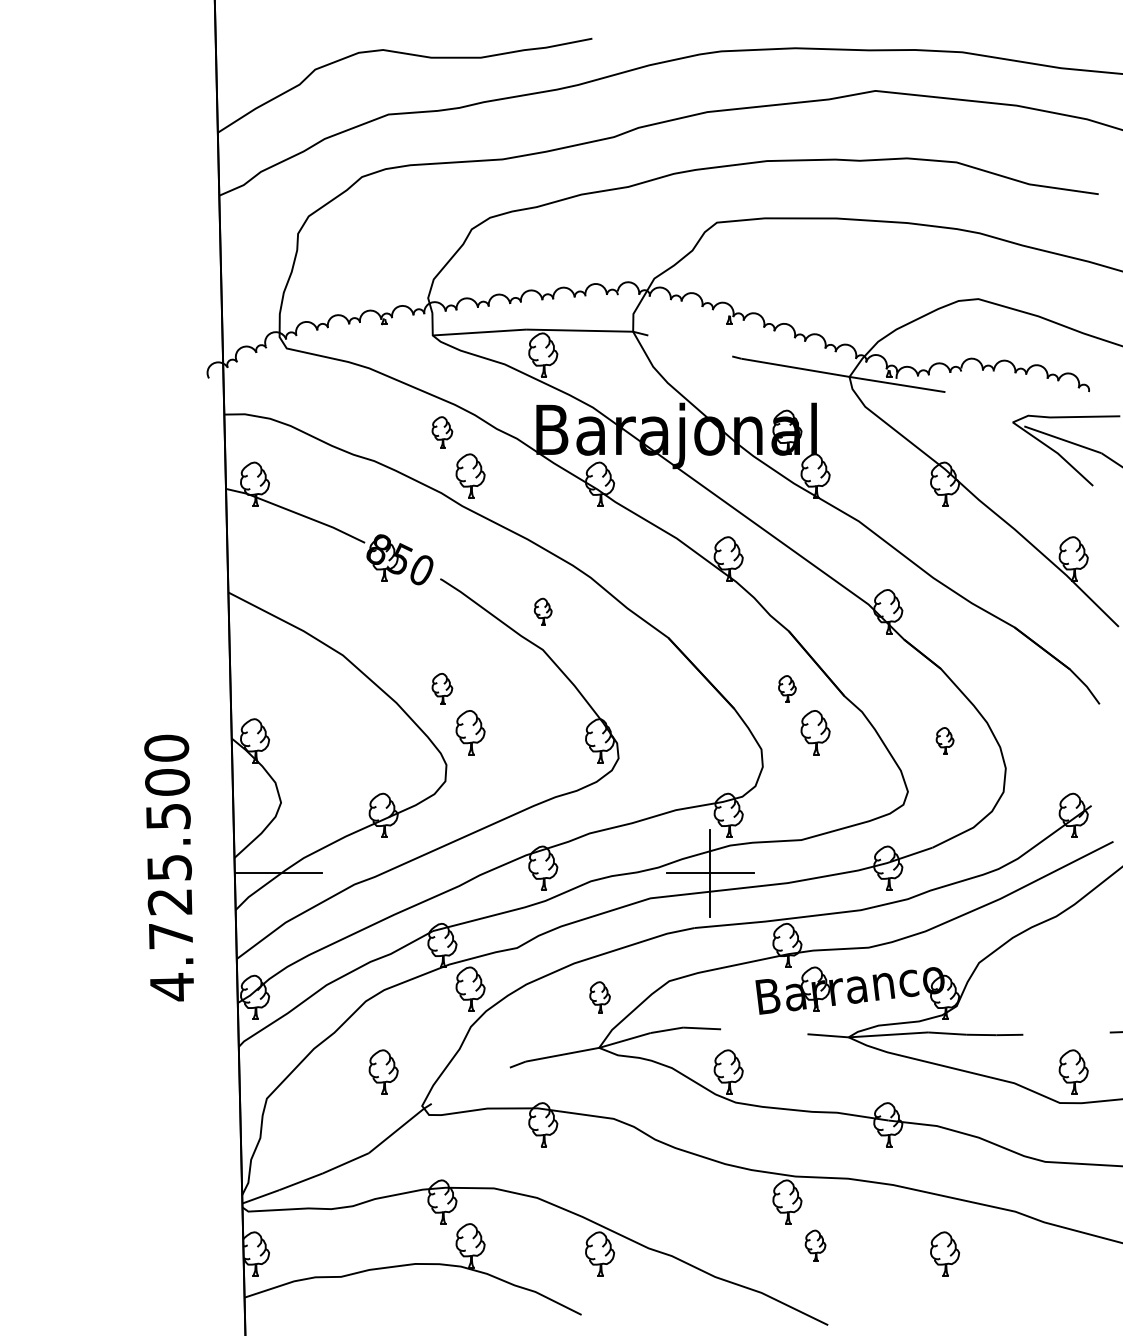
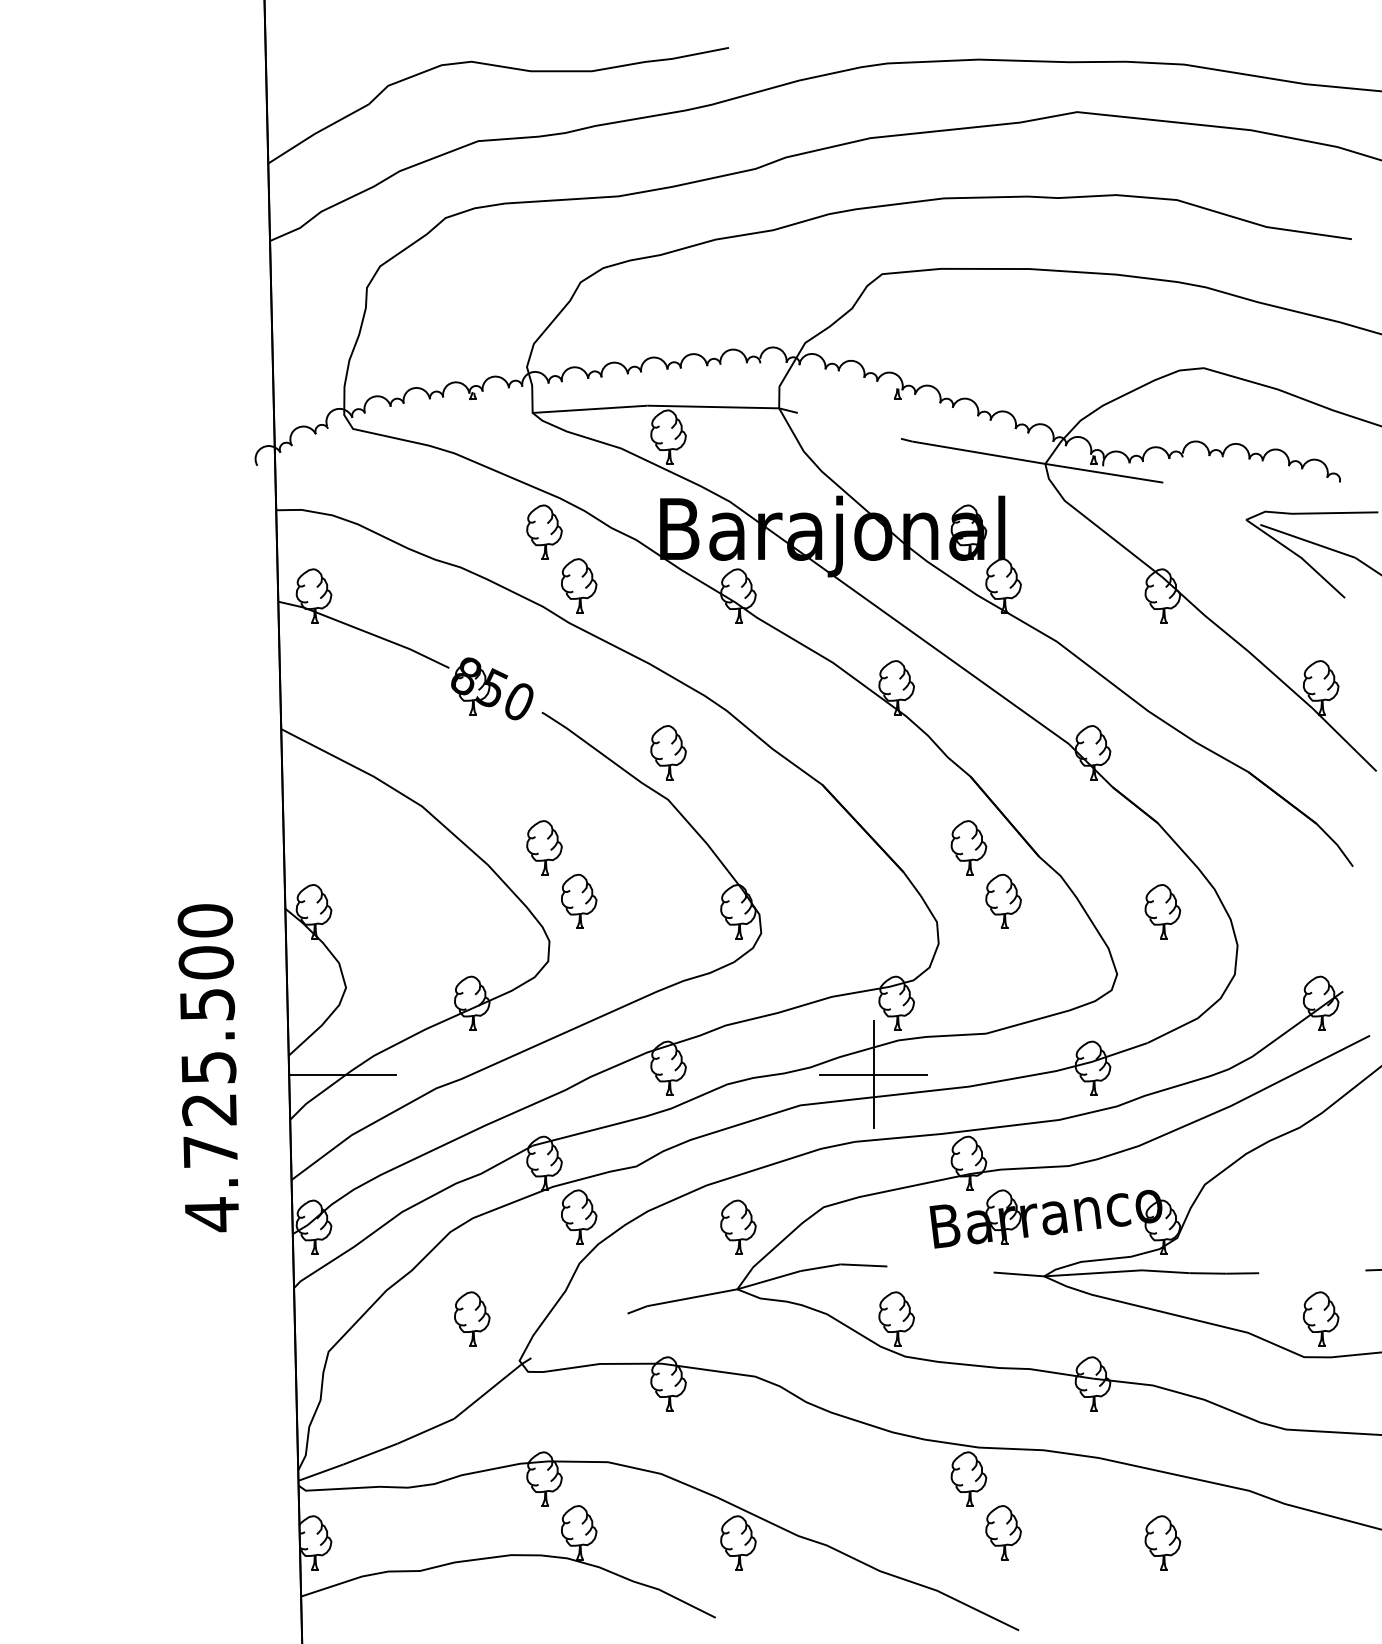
part: (442, 431) -> (544, 531), size x1.43
part: (543, 611) -> (668, 752), size x1.67
part: (442, 688) -> (544, 847), size x1.43
part: (787, 688) -> (968, 847), size x1.67
part: (944, 740) -> (1162, 911), size x1.67
part: (600, 996) -> (738, 1226), size x1.43
part: (815, 1245) -> (1003, 1532), size x1.43

